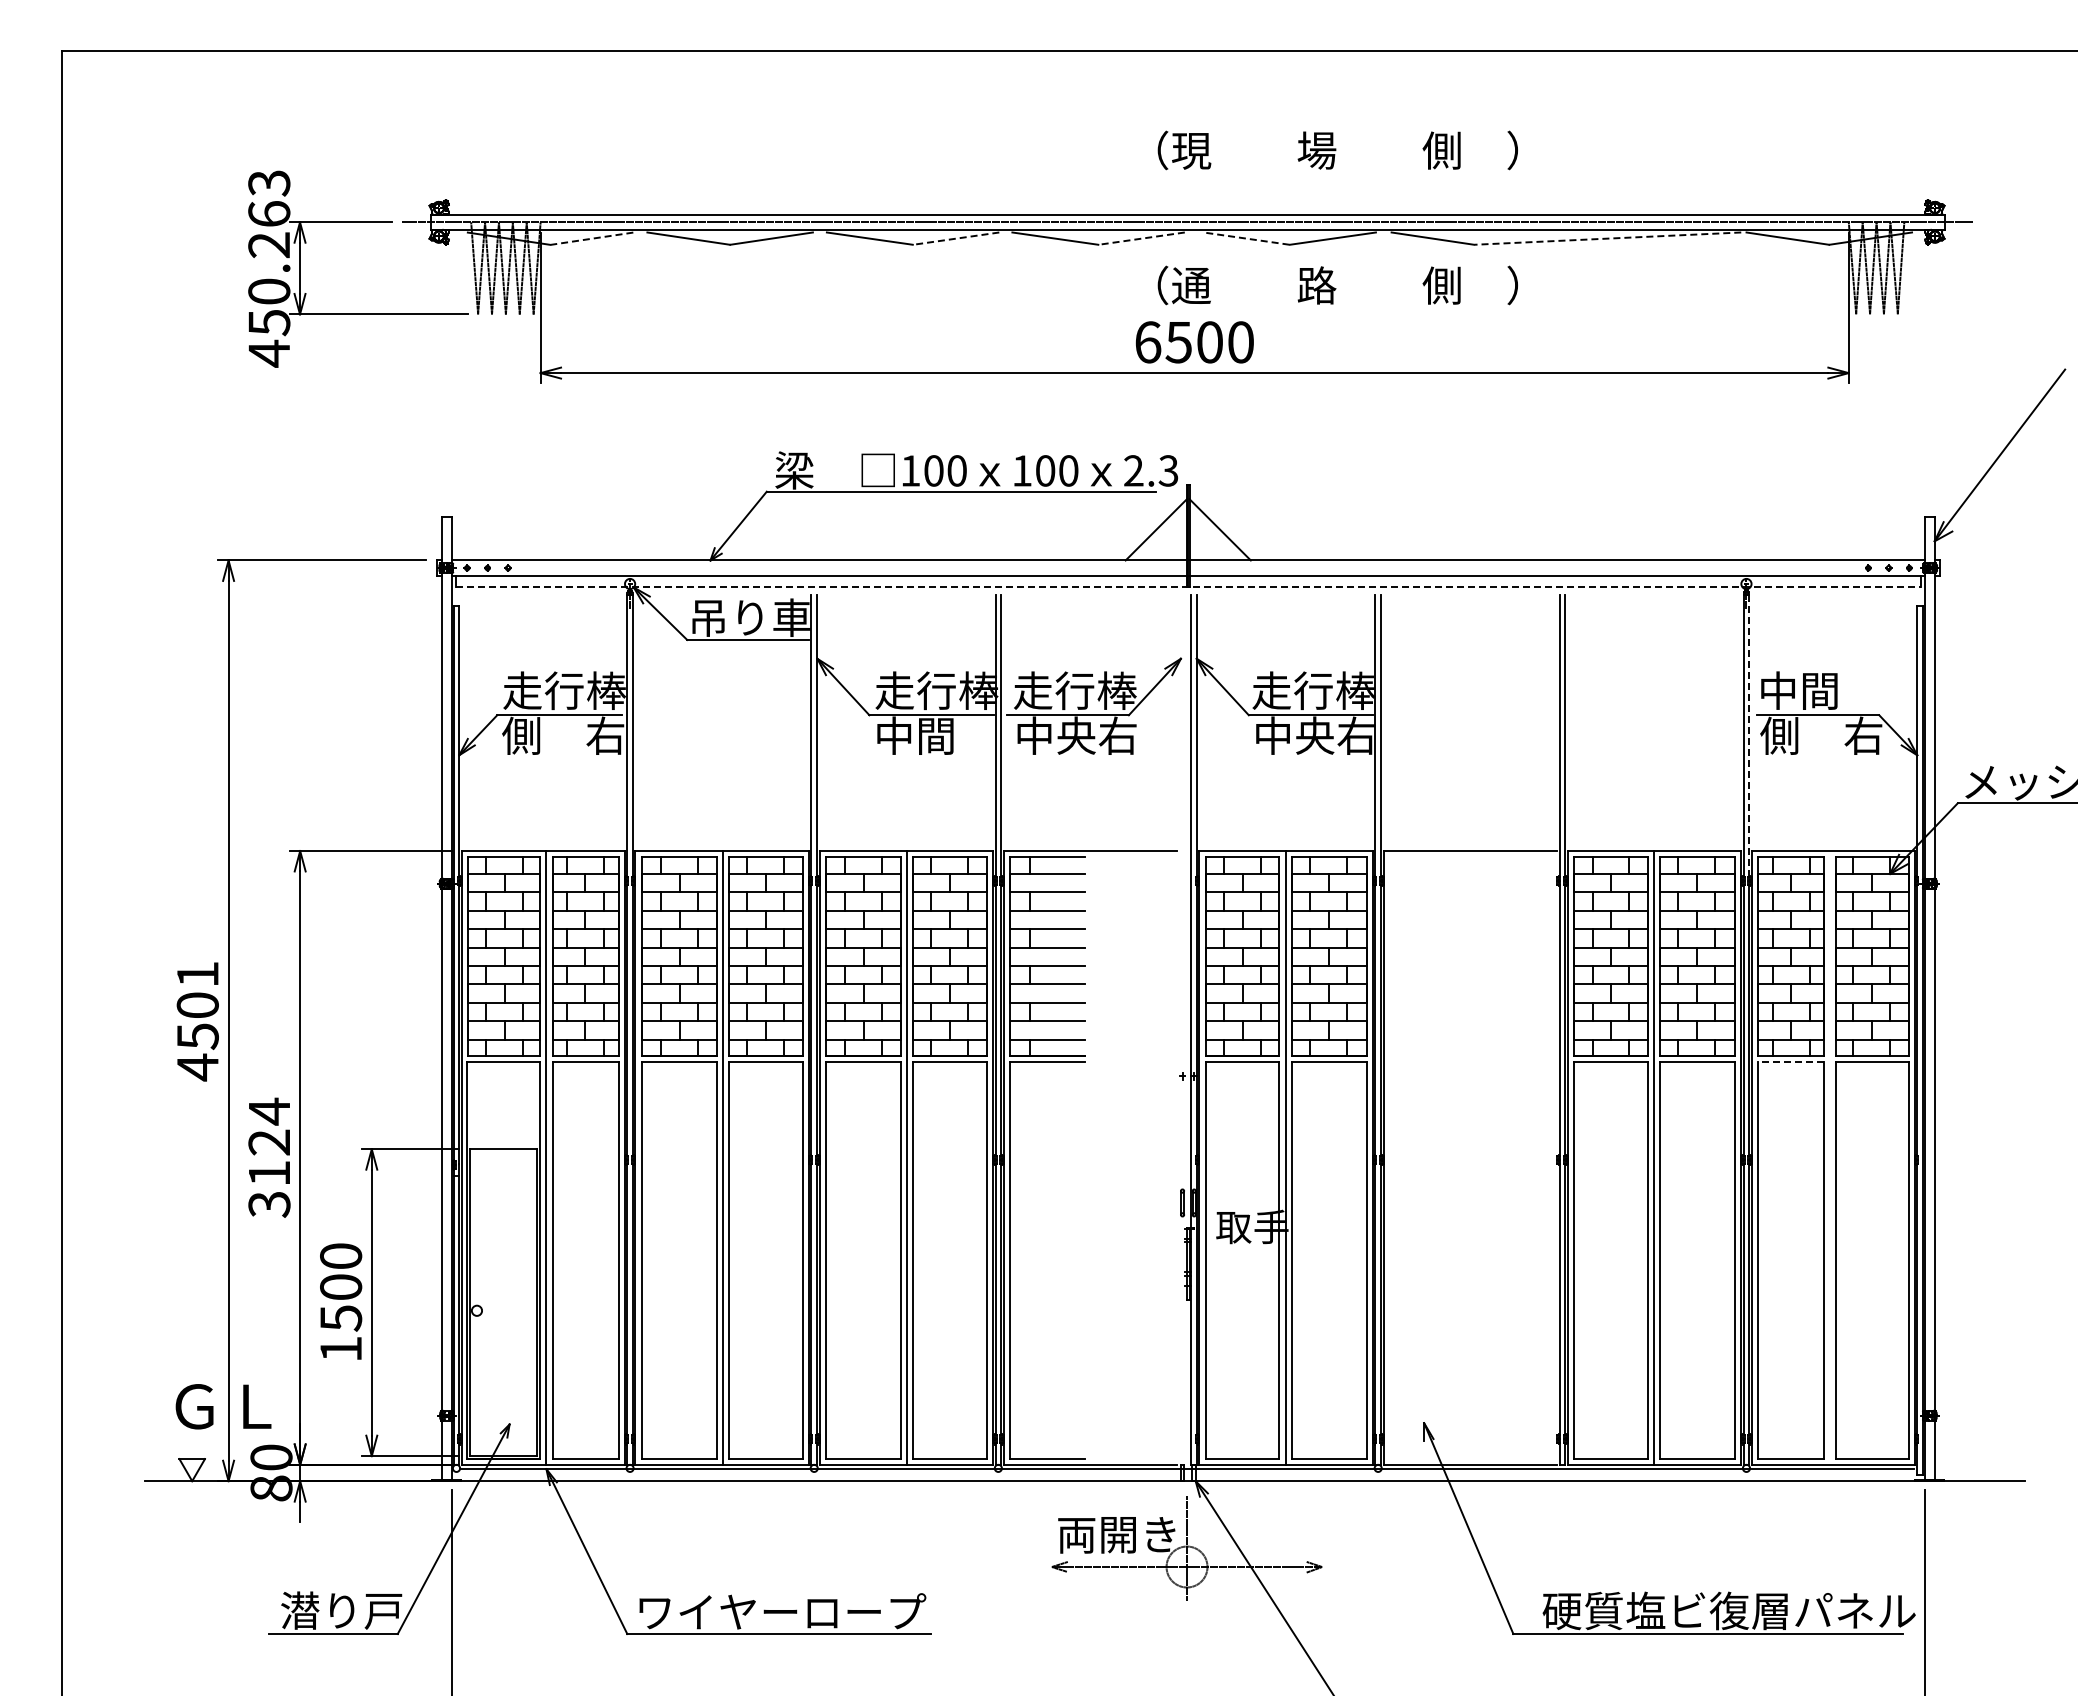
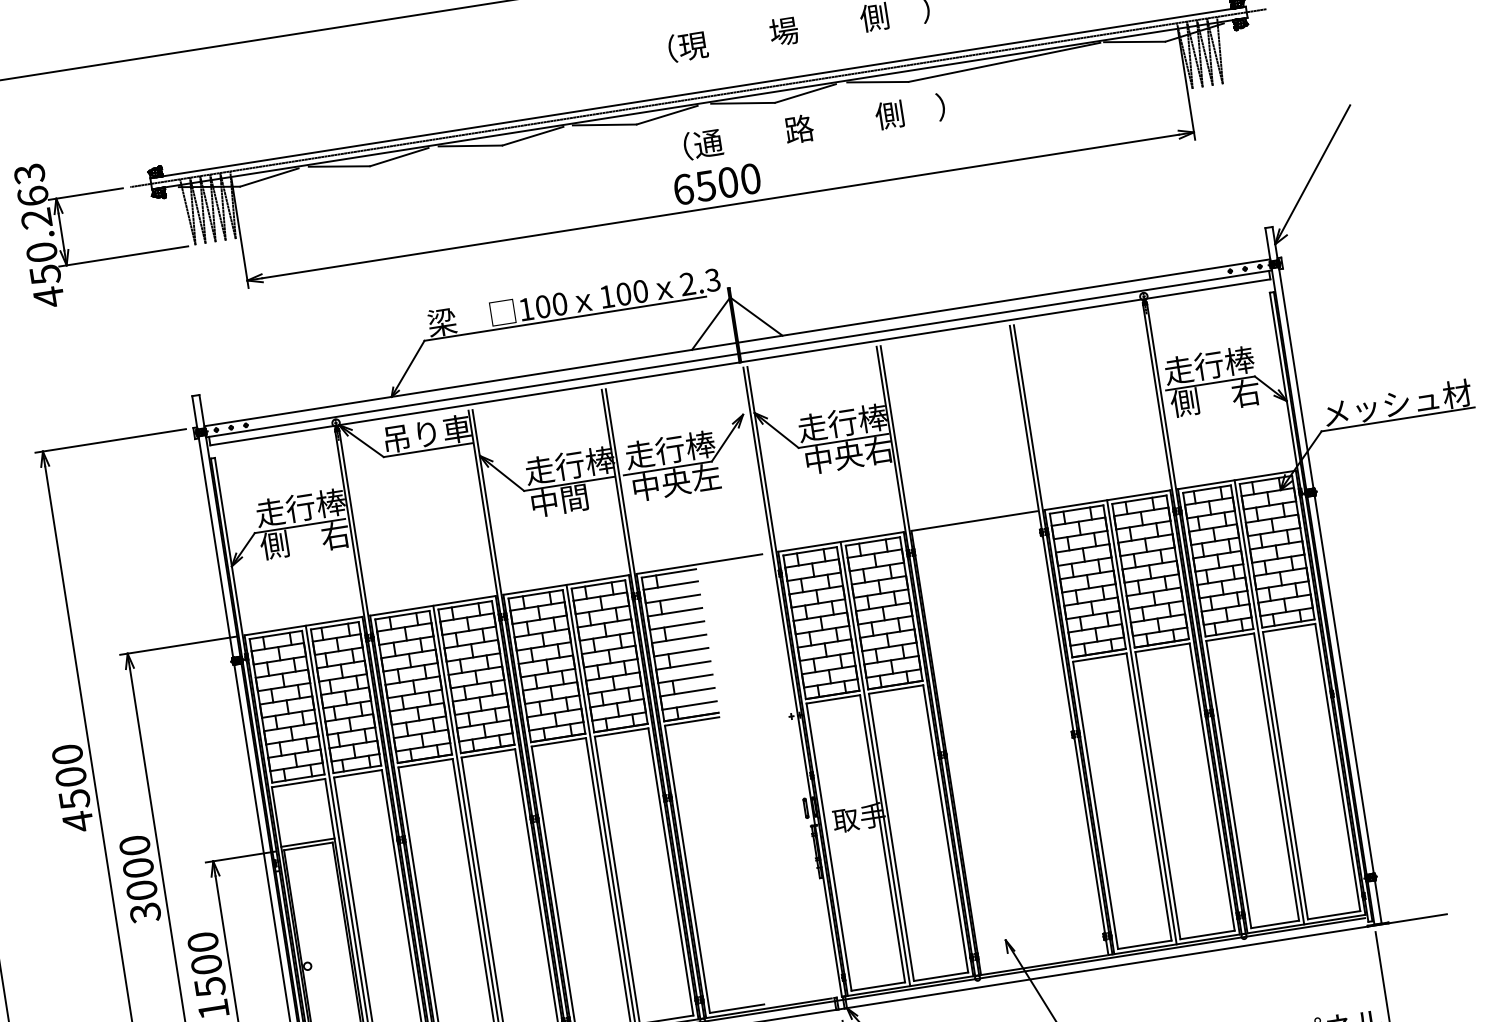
line: (592, 238) -> (269, 177), dashed -> solid
line: (955, 238) -> (532, 136), dashed -> solid
line: (1141, 238) -> (666, 115), dashed -> solid
line: (1245, 238) -> (742, 103), dashed -> solid
line: (1607, 238) -> (1004, 62), dashed -> solid
line: (1188, 587) -> (740, 362), dashed -> solid
text: (1820, 690) -> (1209, 365), 中間 -> 走行棒
text: (1117, 735) -> (705, 477), 中央右 -> 中央左
line: (1749, 735) -> (1163, 405), dashed -> solid
text: (197, 973) -> (67, 753), 4501 -> 4500
line: (1790, 1061) -> (1229, 637), dashed -> solid
text: (269, 1141) -> (138, 867), 3124 -> 3000
line: (503, 1144) -> (307, 842), added
line: (1830, 1157) -> (1269, 702), added

